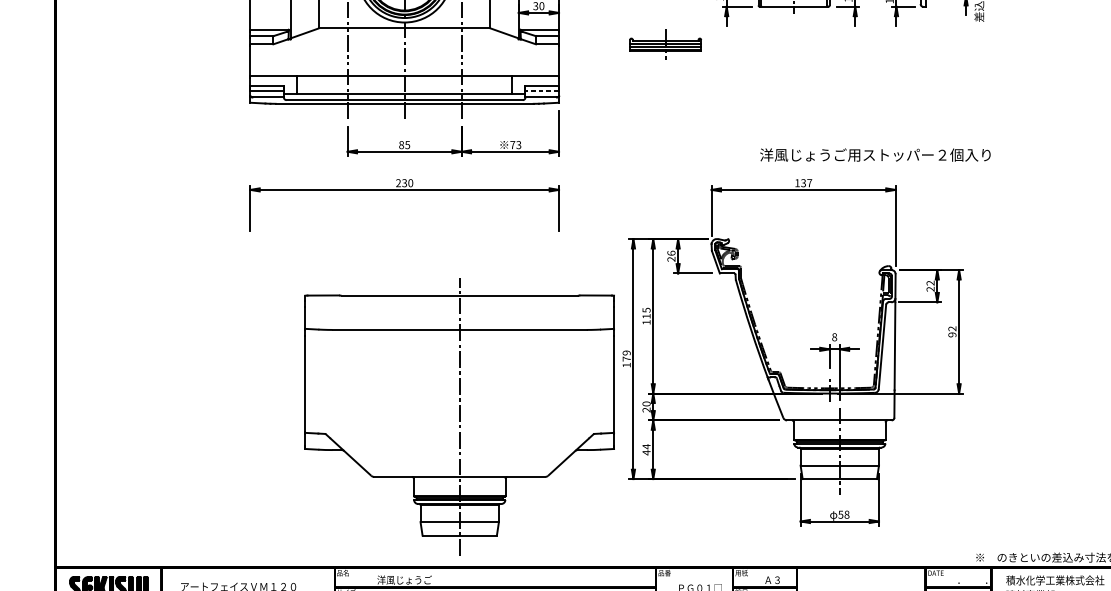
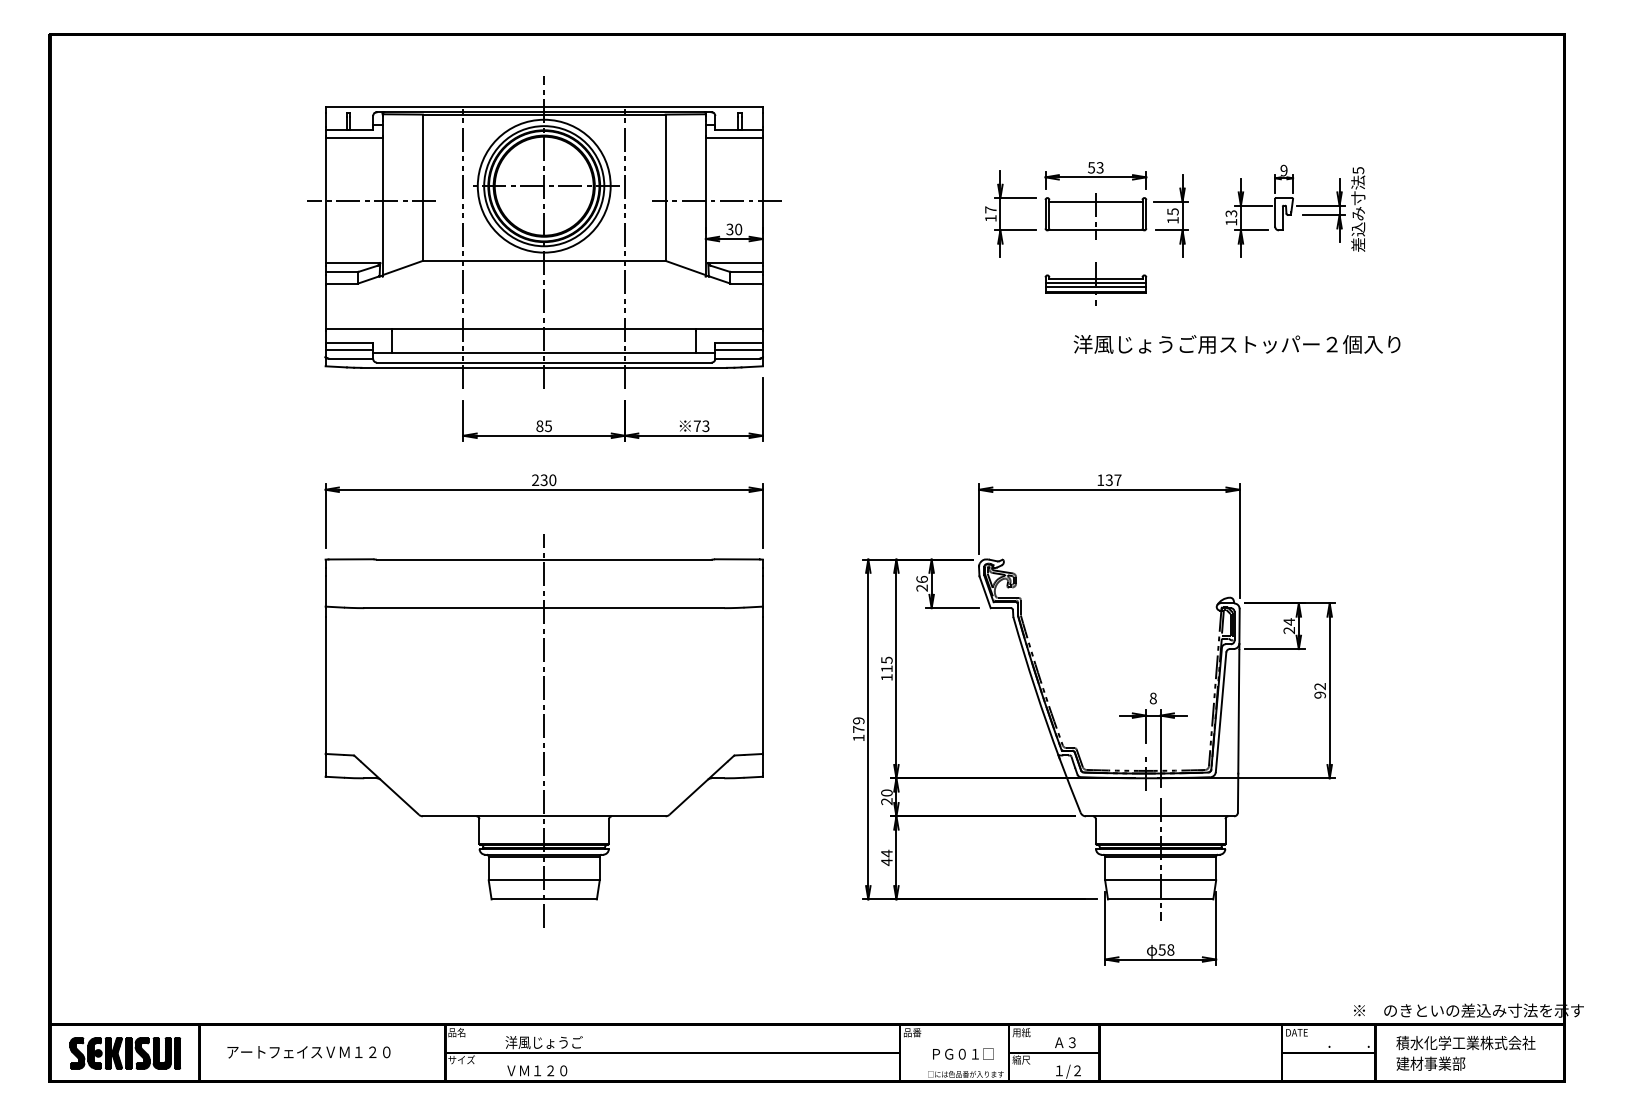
part: (665, 44) -> (1095, 283), moved
line: (542, 90) -> (739, 349), dashed -> solid
text: (874, 155) -> (1236, 344), moved
text: (930, 282) -> (1288, 621), 22 -> 24
part: (459, 416) -> (543, 730), moved

